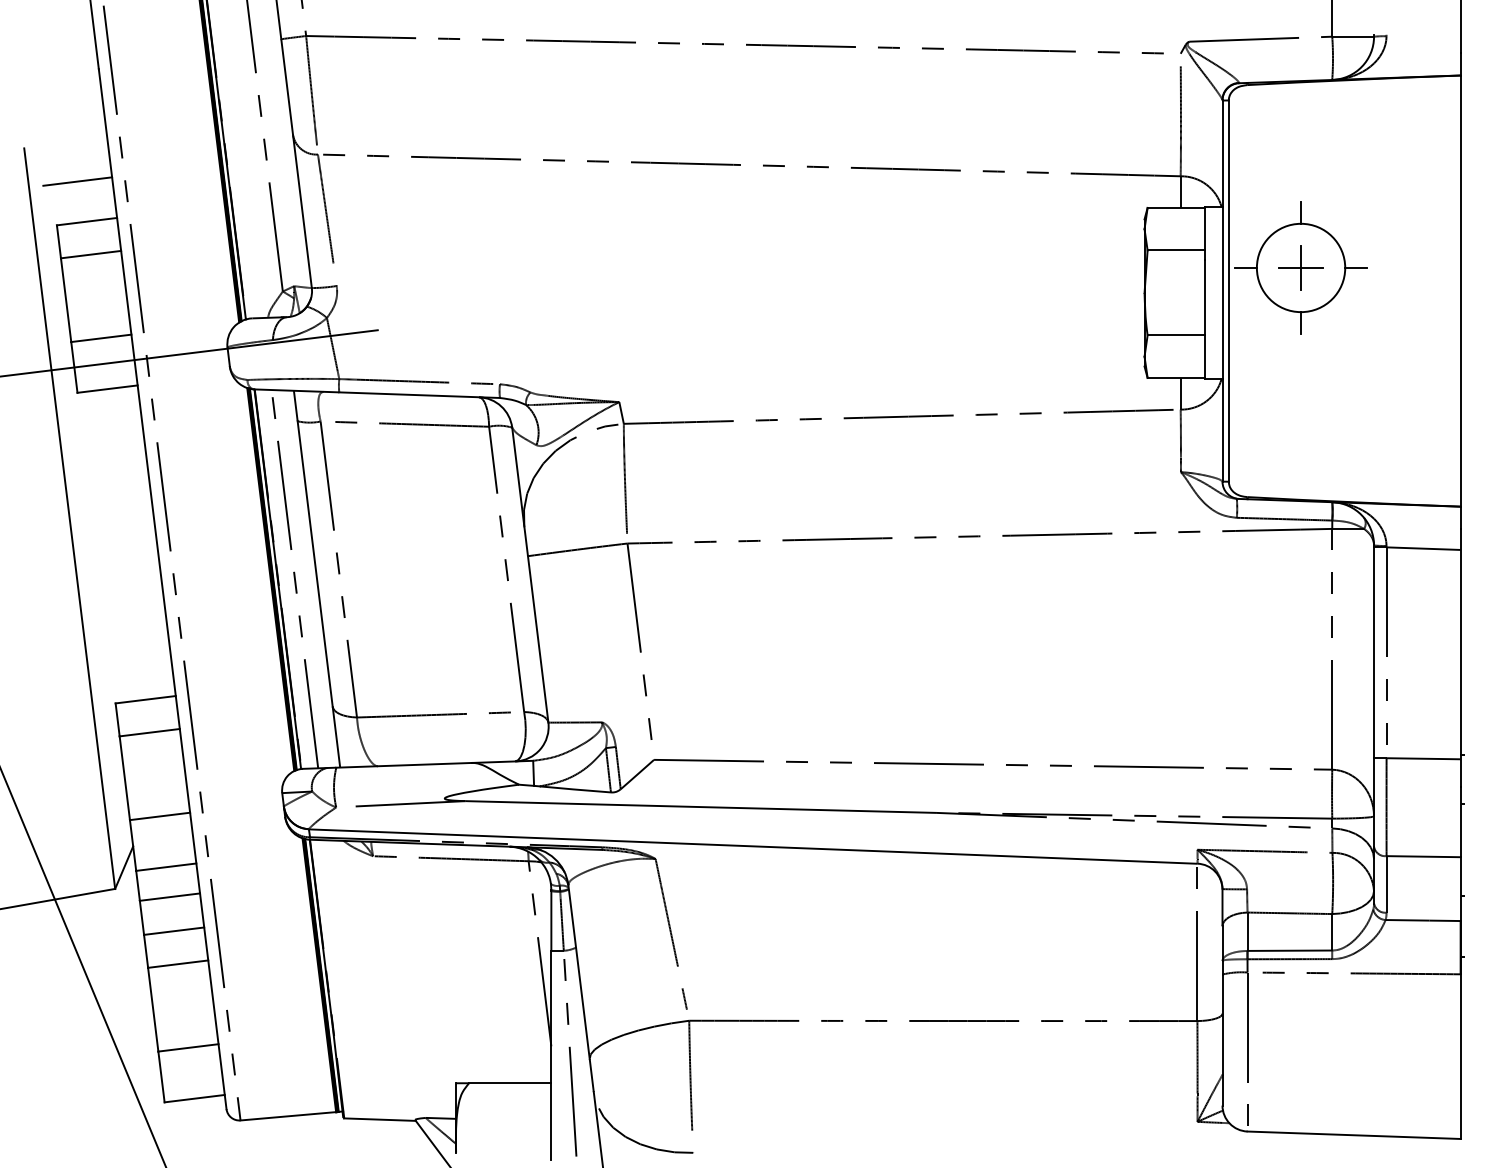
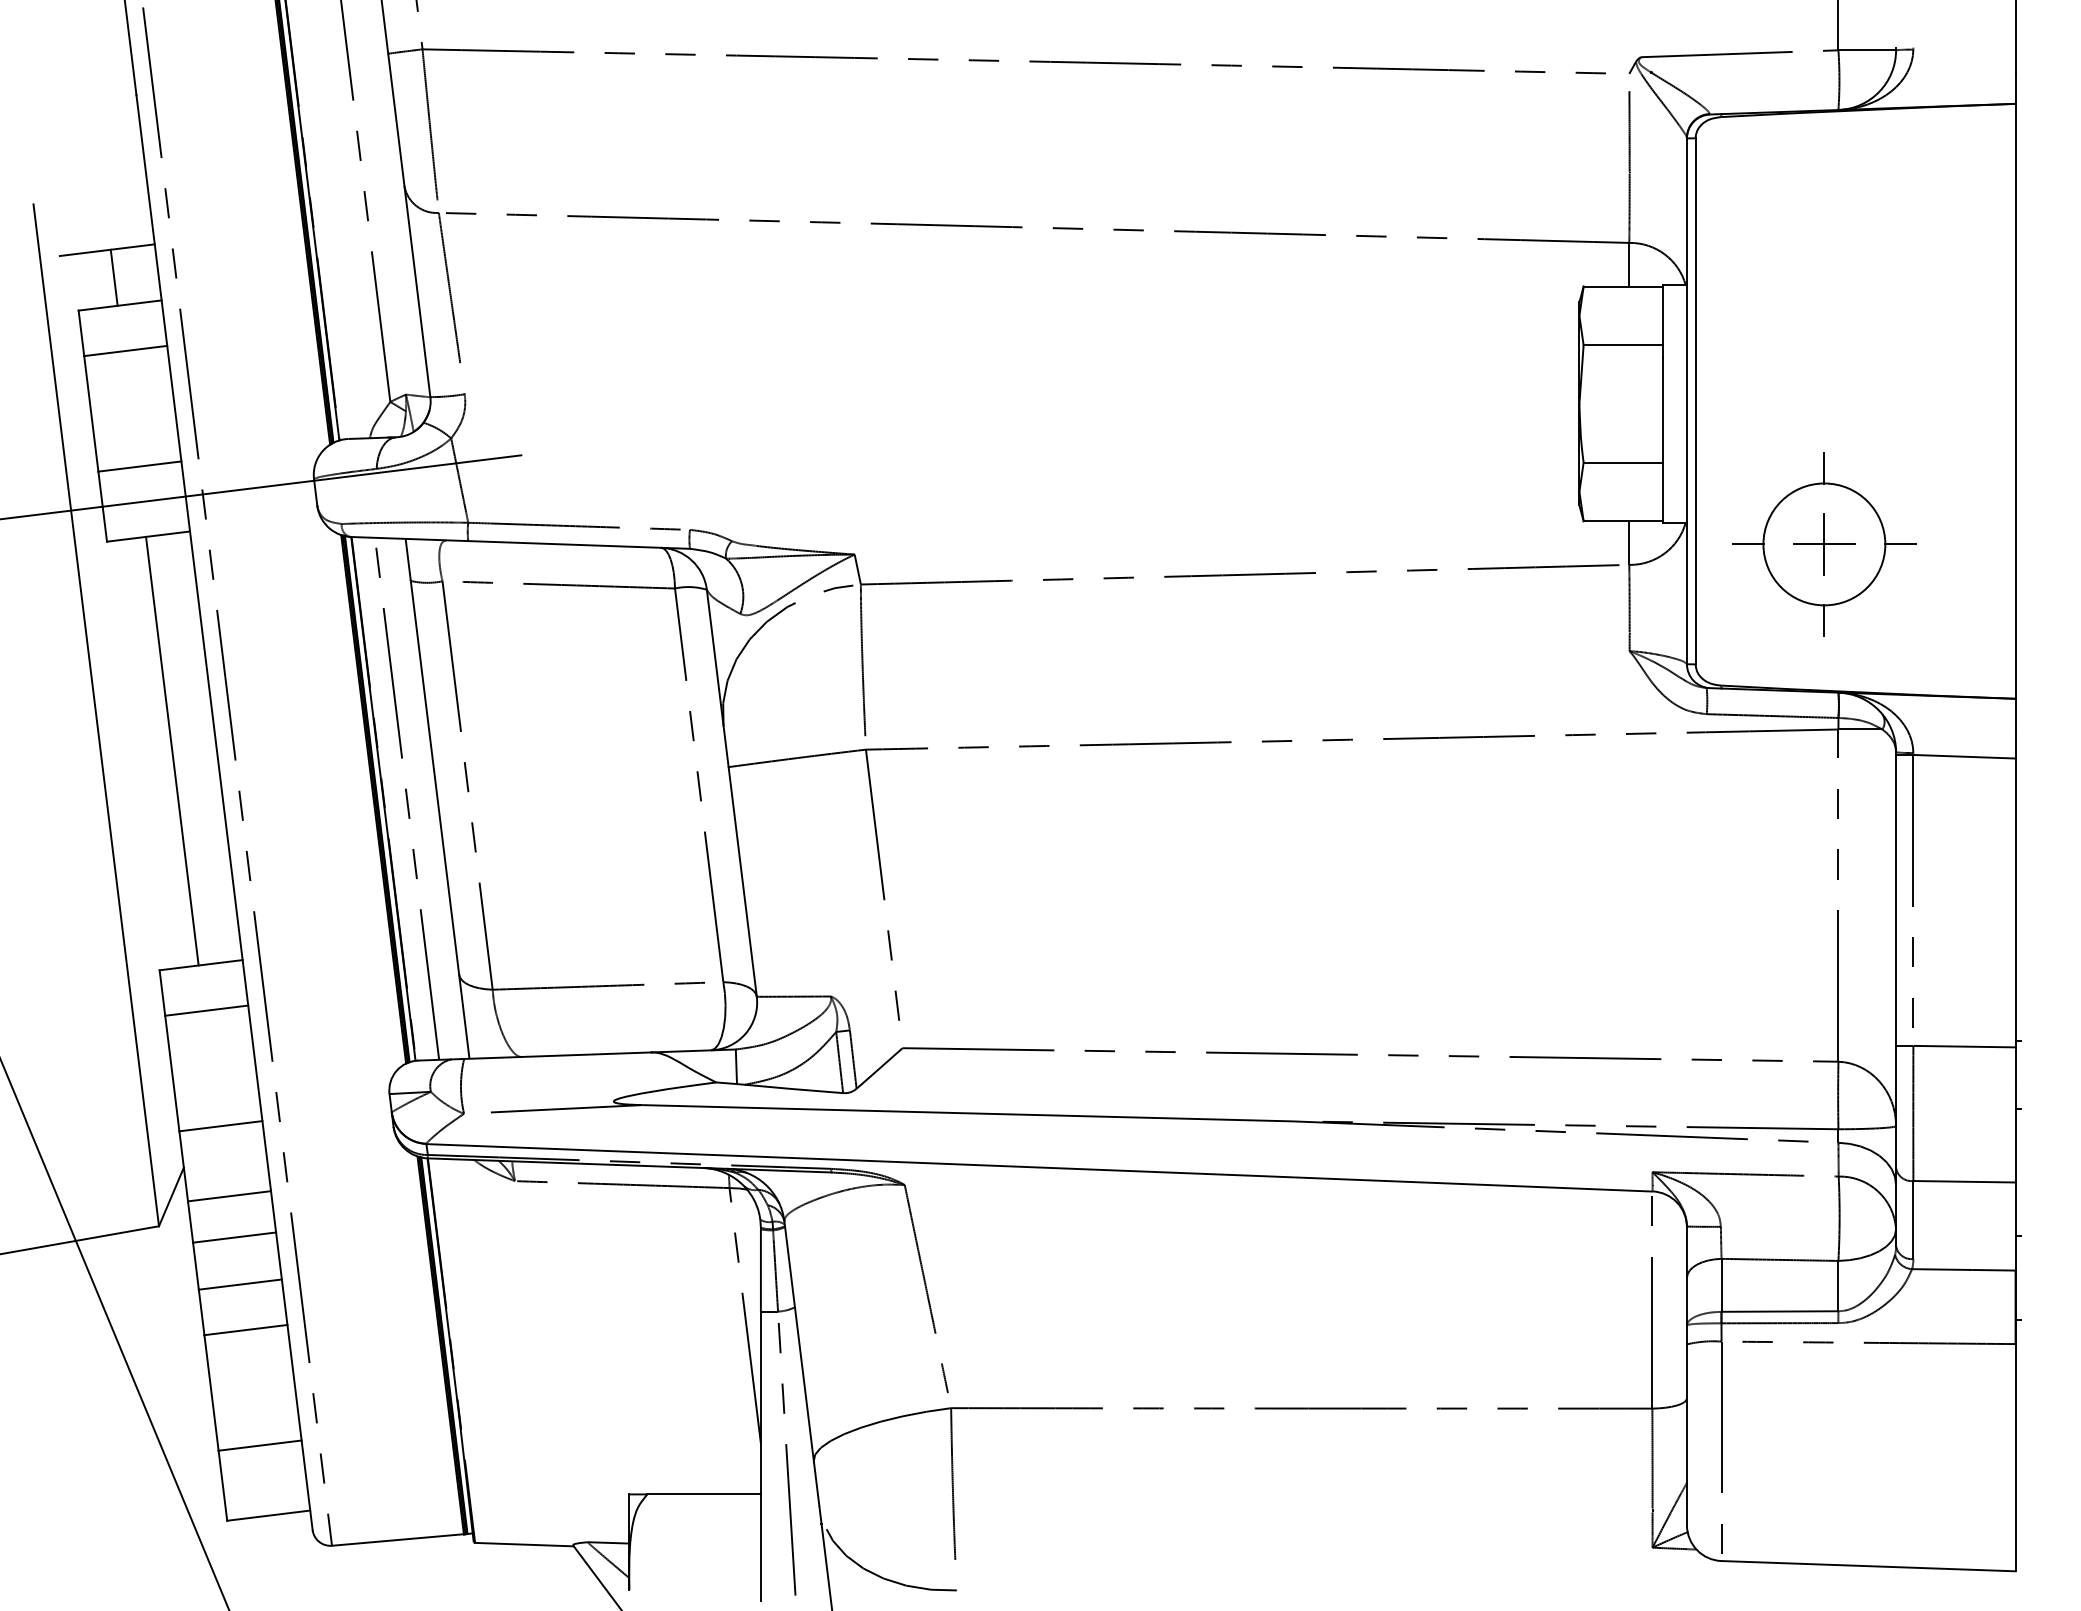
line: (82, 201) -> (113, 277), added
part: (1301, 268) -> (1824, 544), moved
line: (124, 544) -> (172, 750), added

